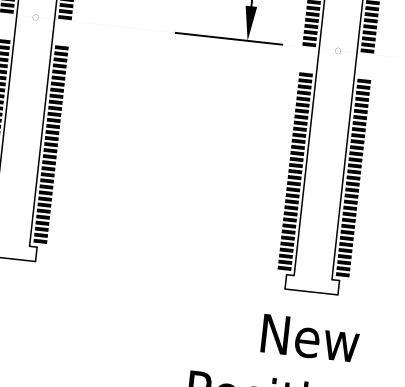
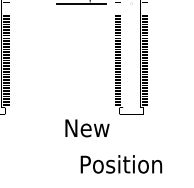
text: (310, 338) -> (87, 128), moved

